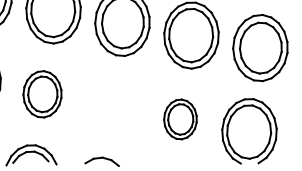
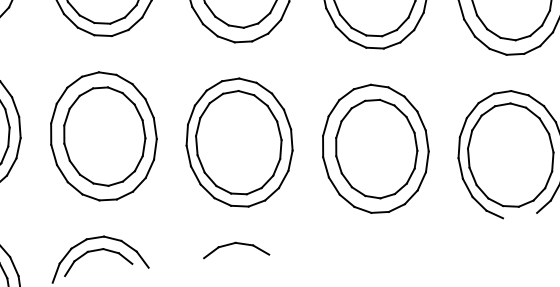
part: (42, 94) -> (103, 136), size x1.43
part: (111, 106) -> (239, 142), added
part: (180, 119) -> (375, 149), size x1.67

